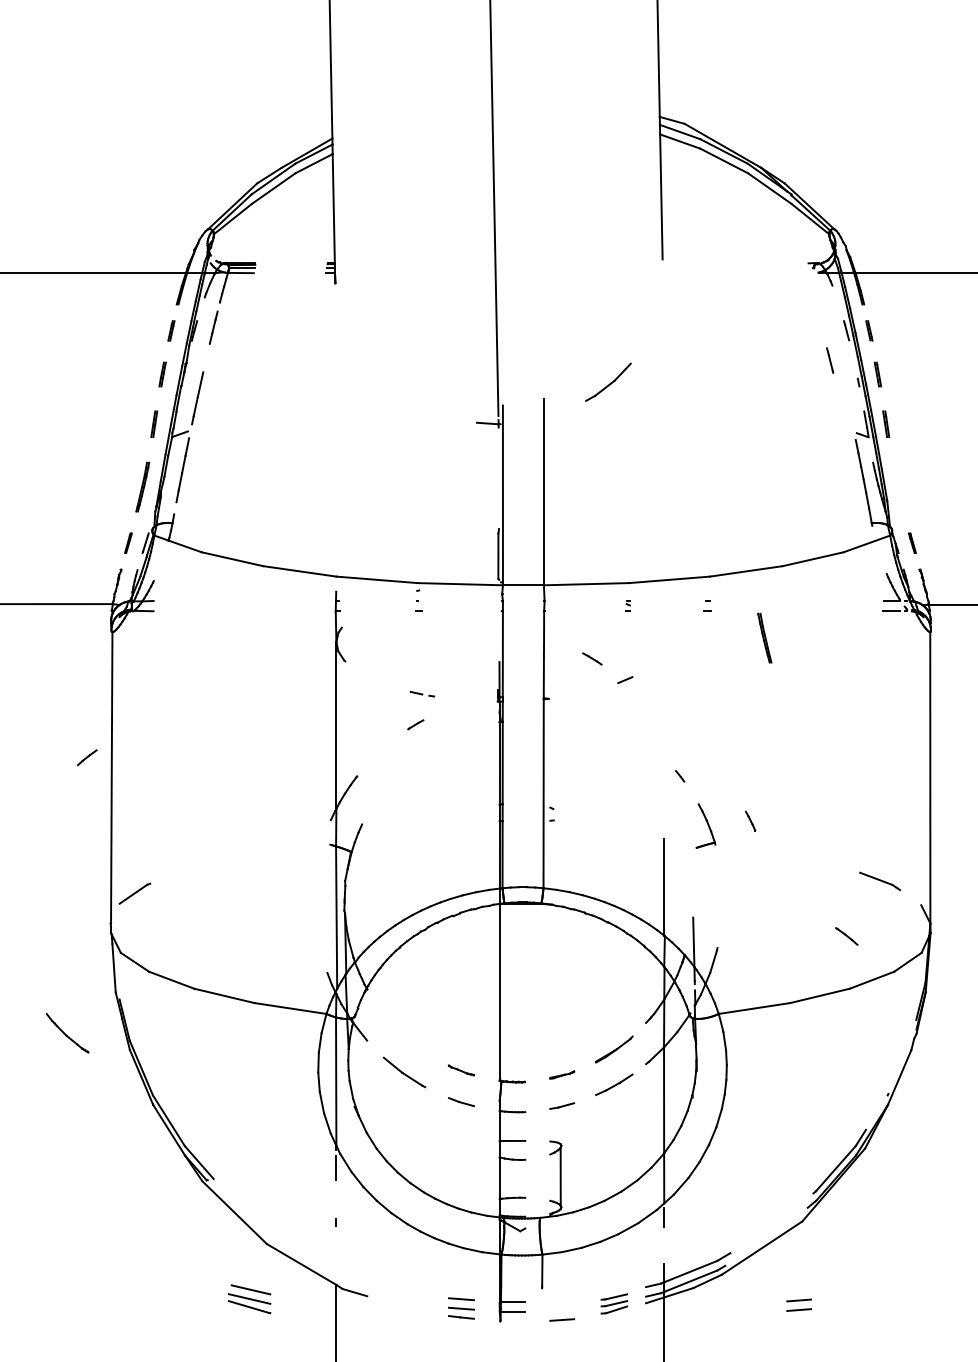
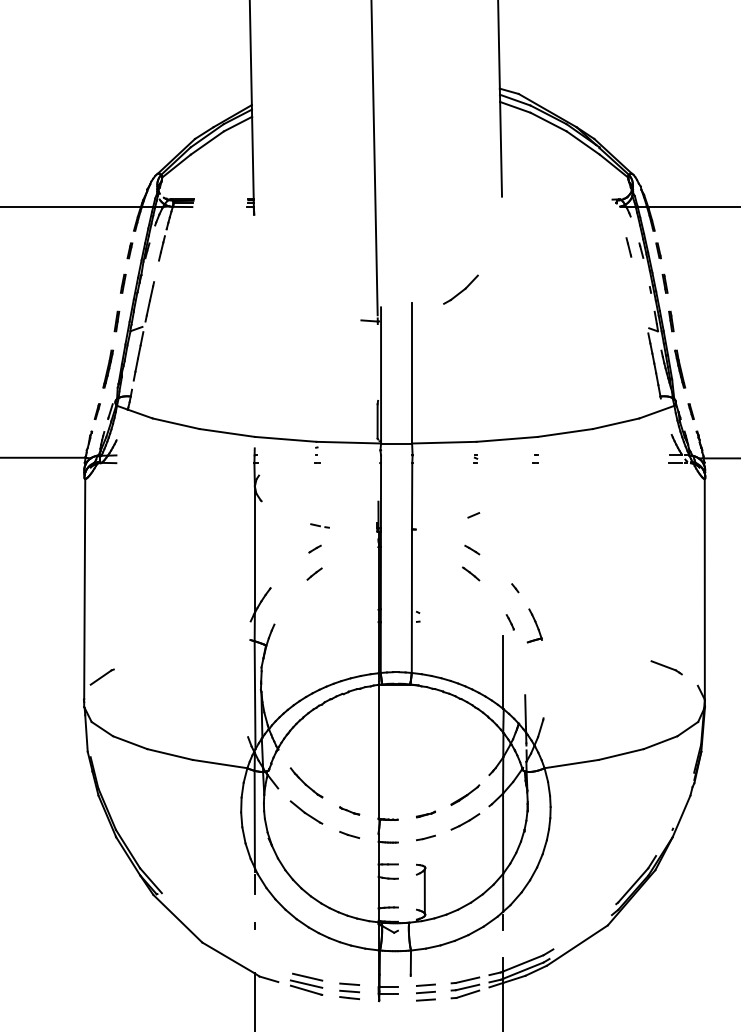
line: (830, 360) -> (629, 247), moved
part: (764, 637) -> (679, 368), moved
line: (592, 658) -> (472, 549), moved
line: (87, 757) -> (314, 573), moved
line: (750, 820) -> (510, 621), moved
line: (846, 936) -> (470, 573), moved
part: (67, 1033) -> (306, 783), moved
part: (249, 1299) -> (306, 984), moved
part: (614, 1303) -> (465, 987), size x1.43
part: (798, 1304) -> (425, 988), moved

